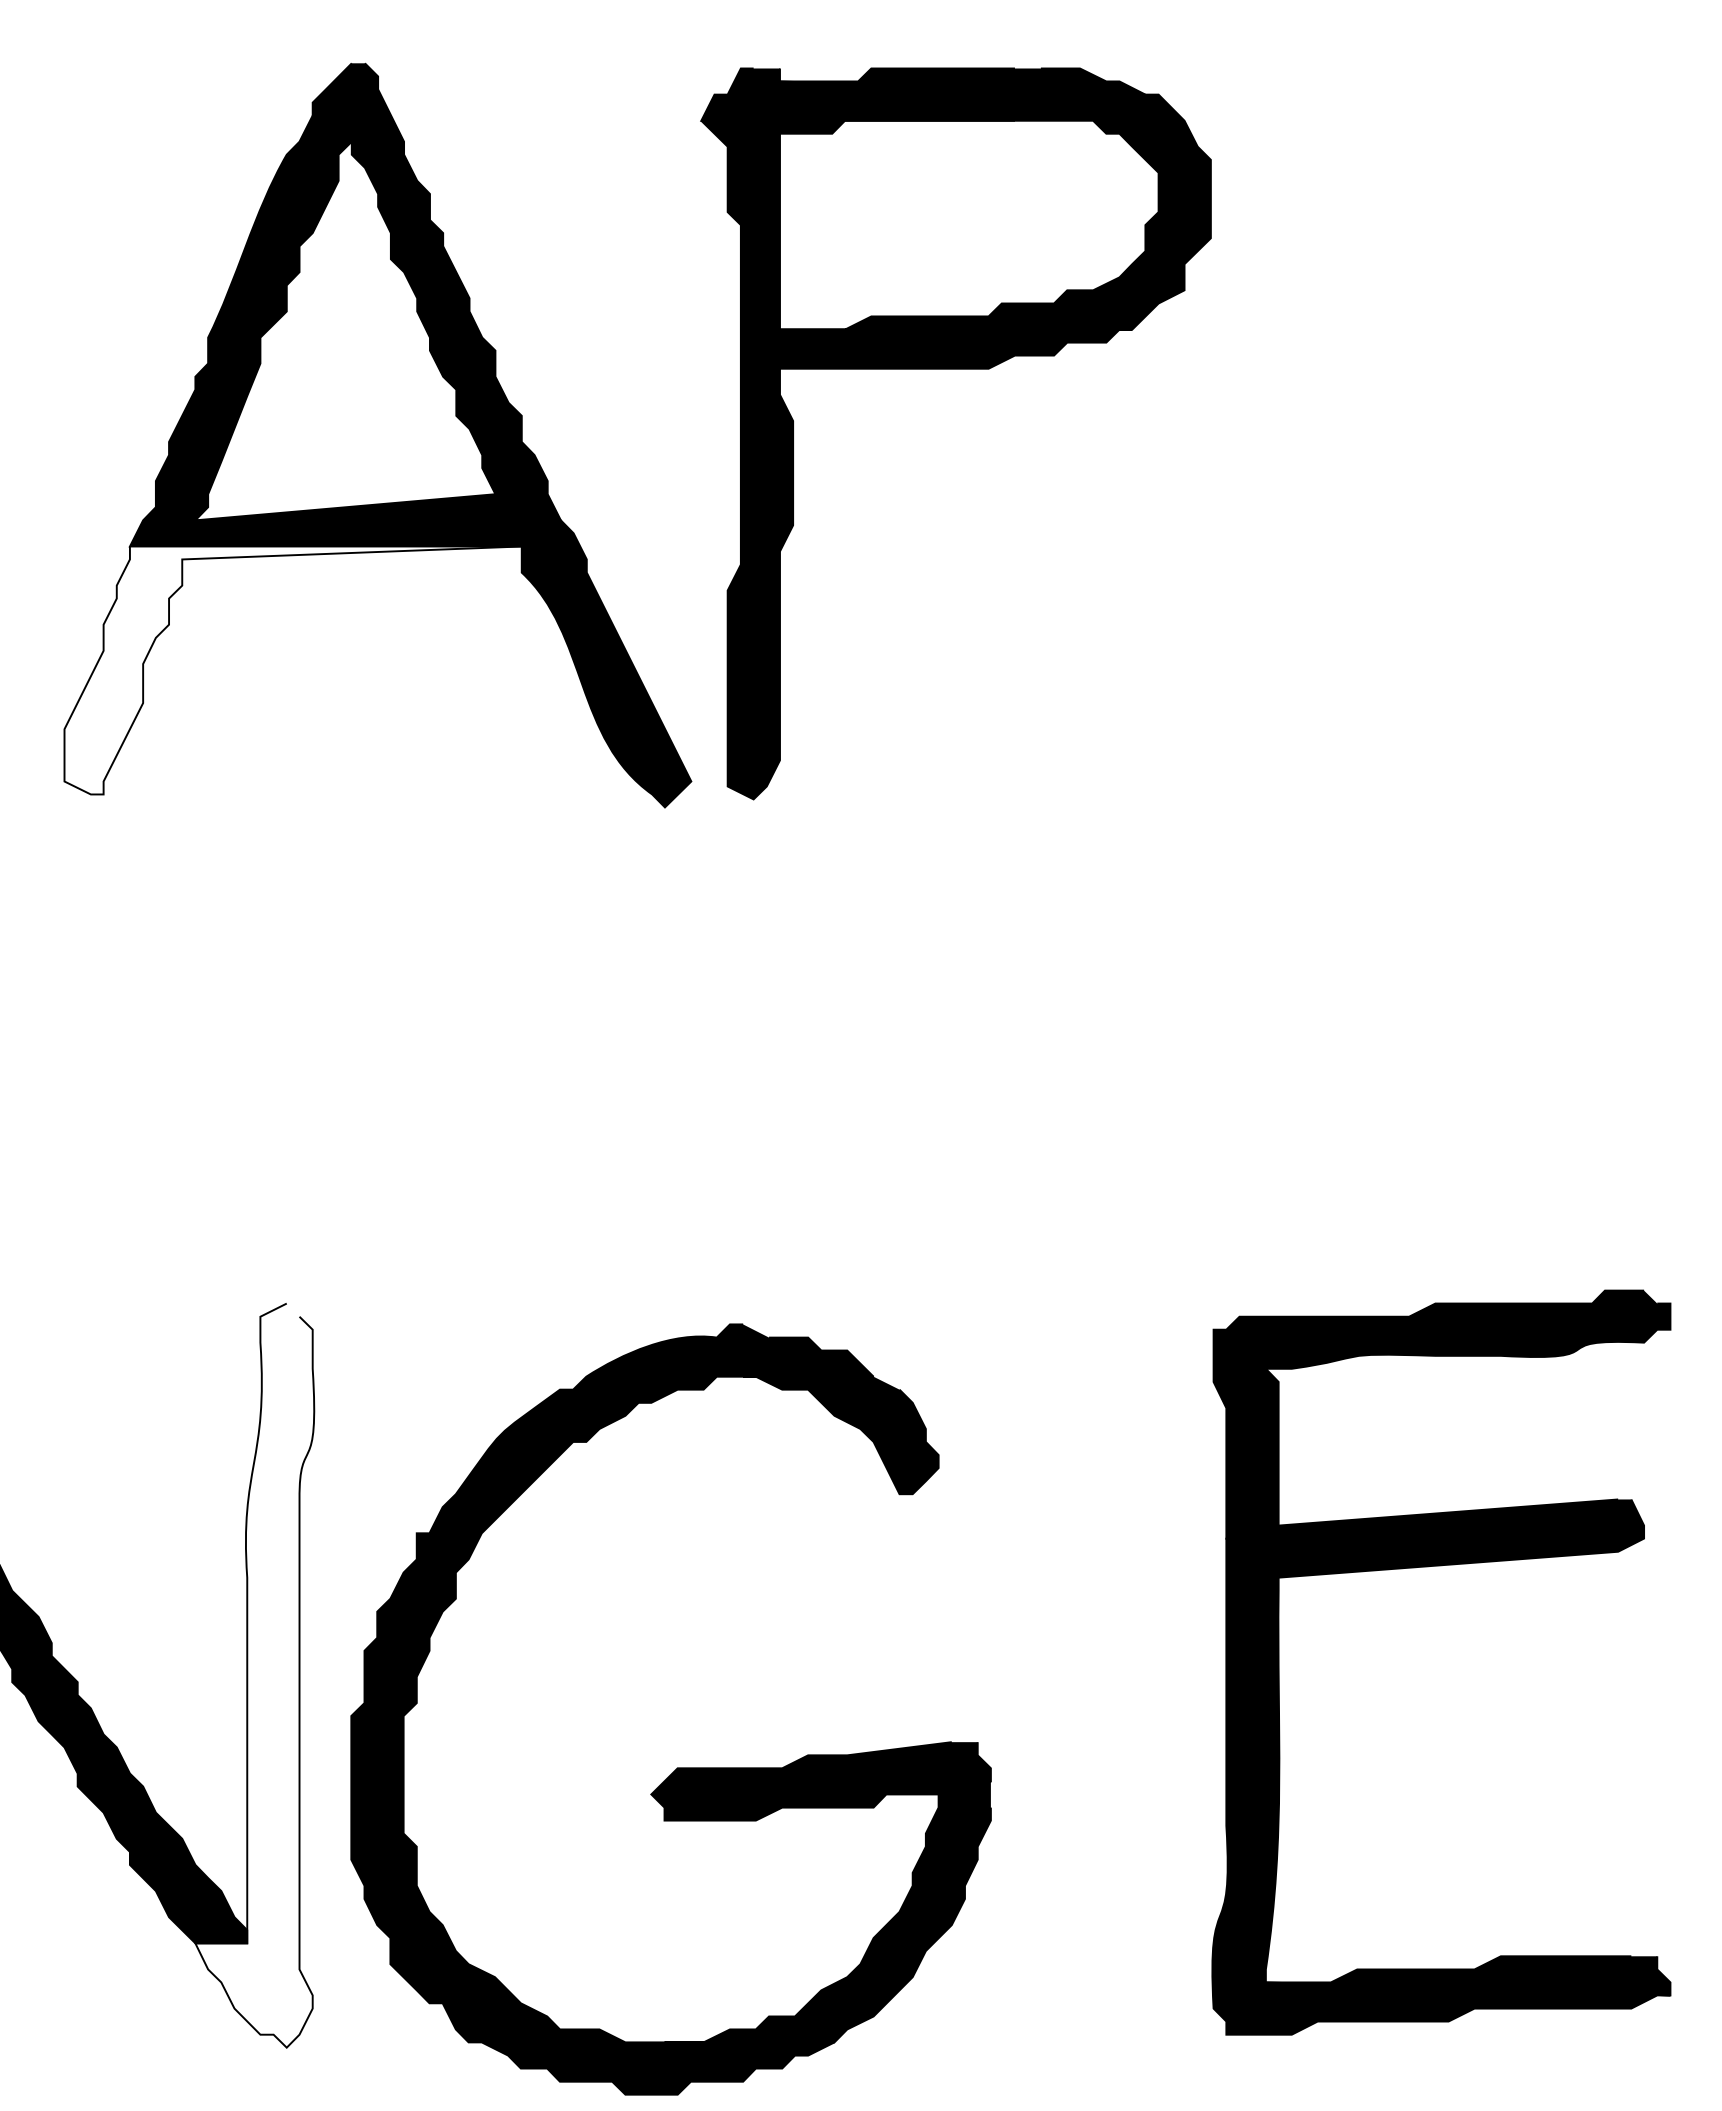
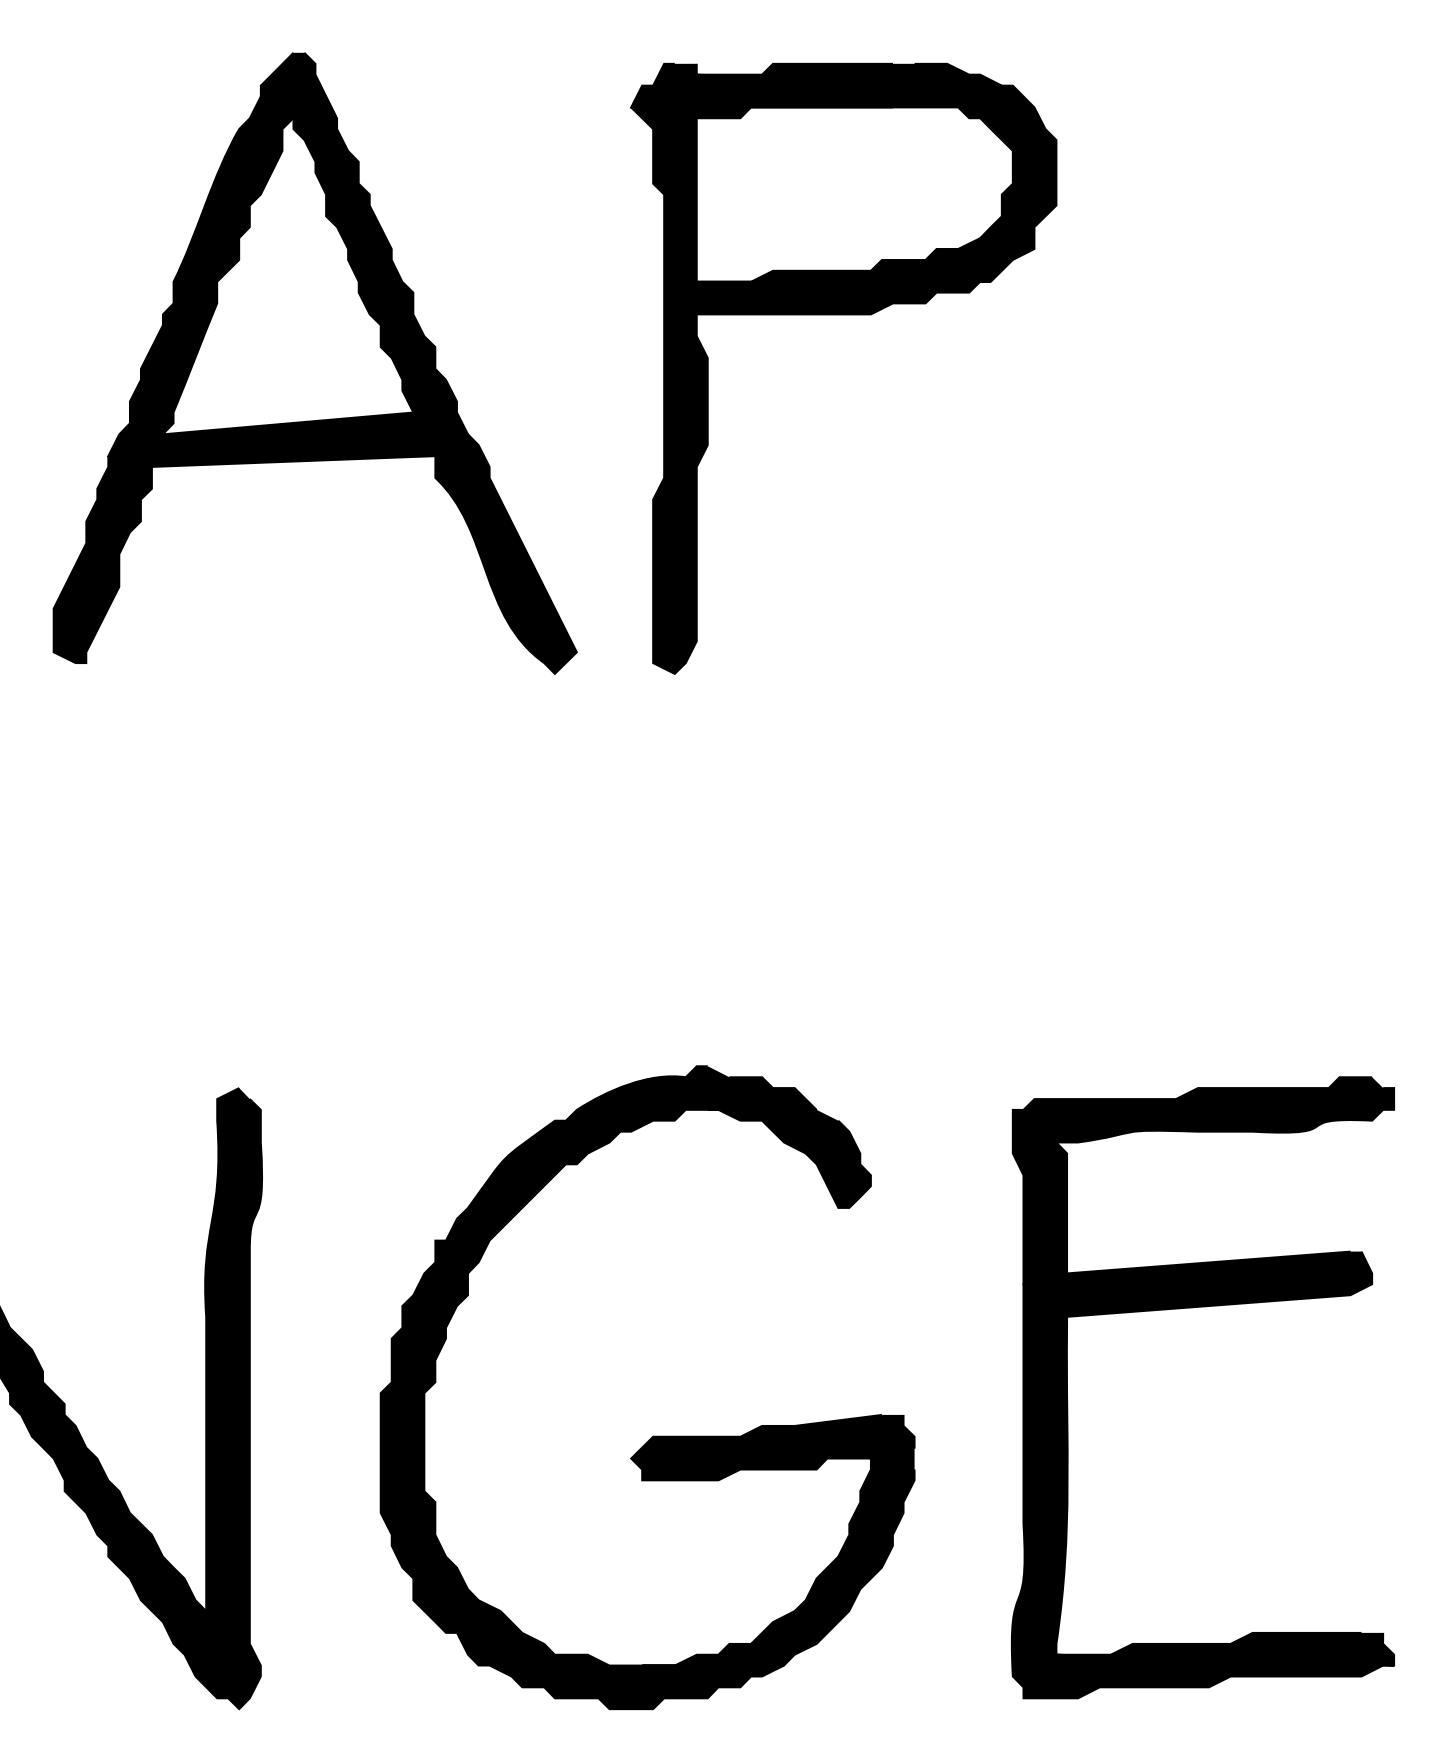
part: (955, 369) -> (843, 315), moved
fill: (292, 670) -> (243, 559), added
fill: (254, 1675) -> (212, 1398), added
part: (677, 1767) -> (652, 1436), moved

